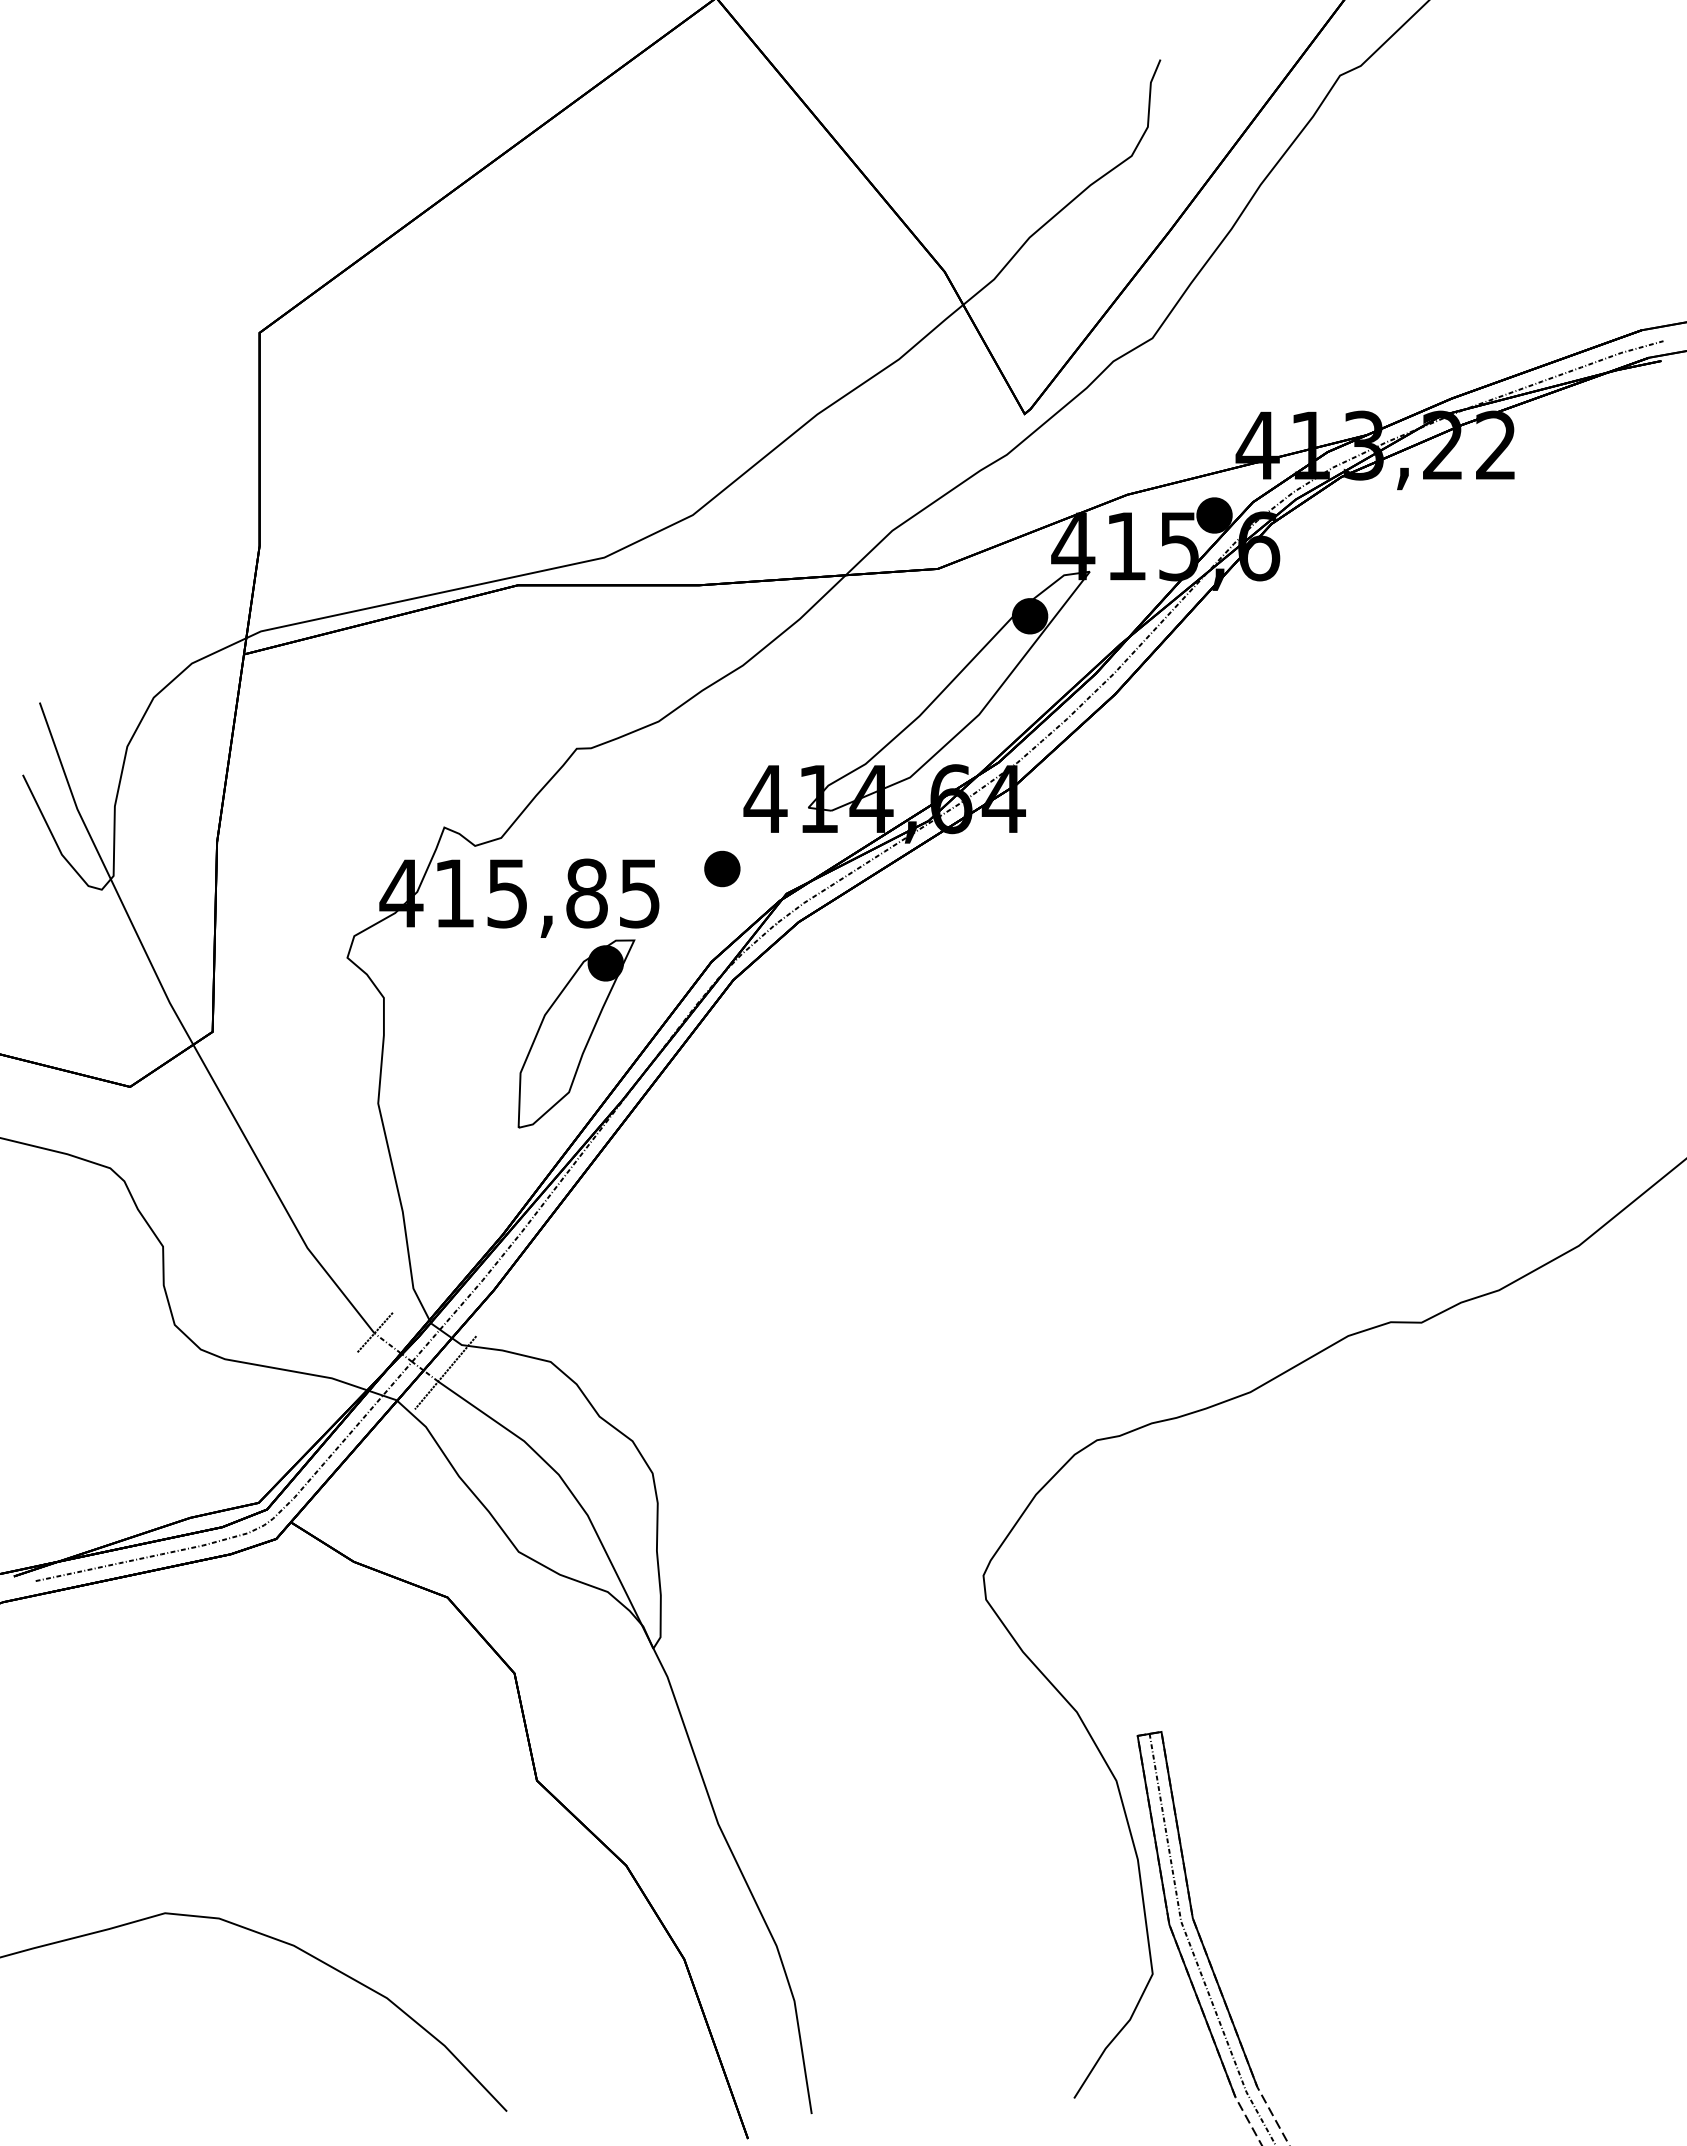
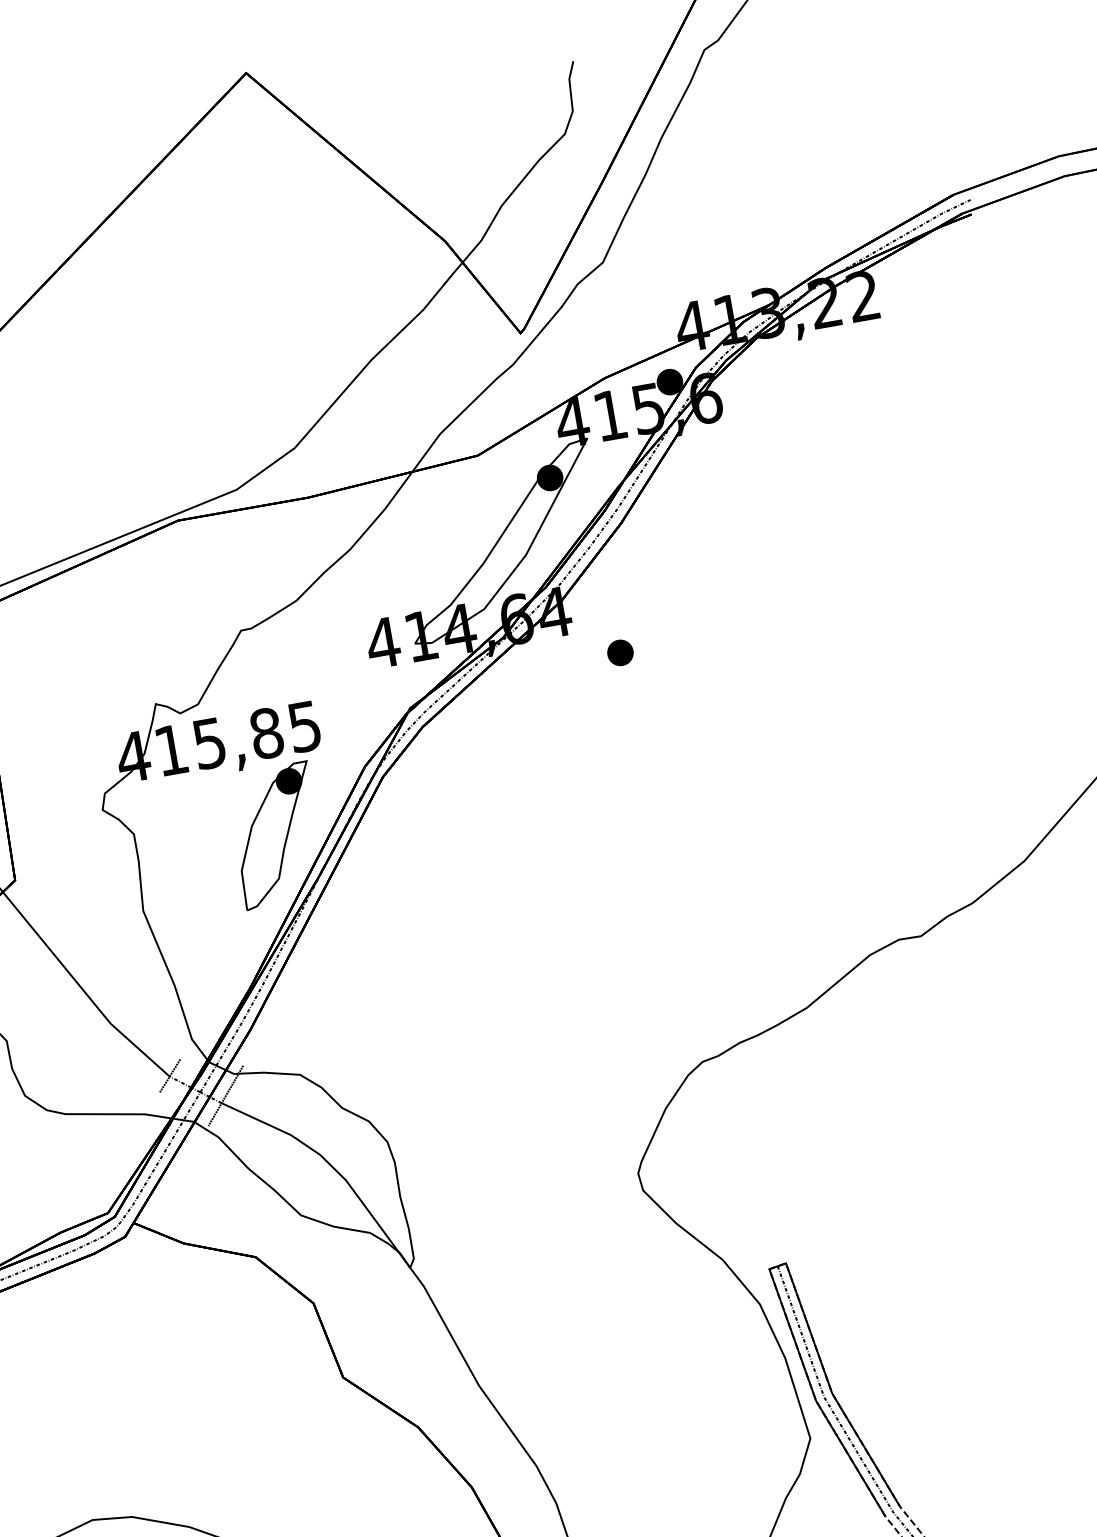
part: (722, 868) -> (620, 652), moved

